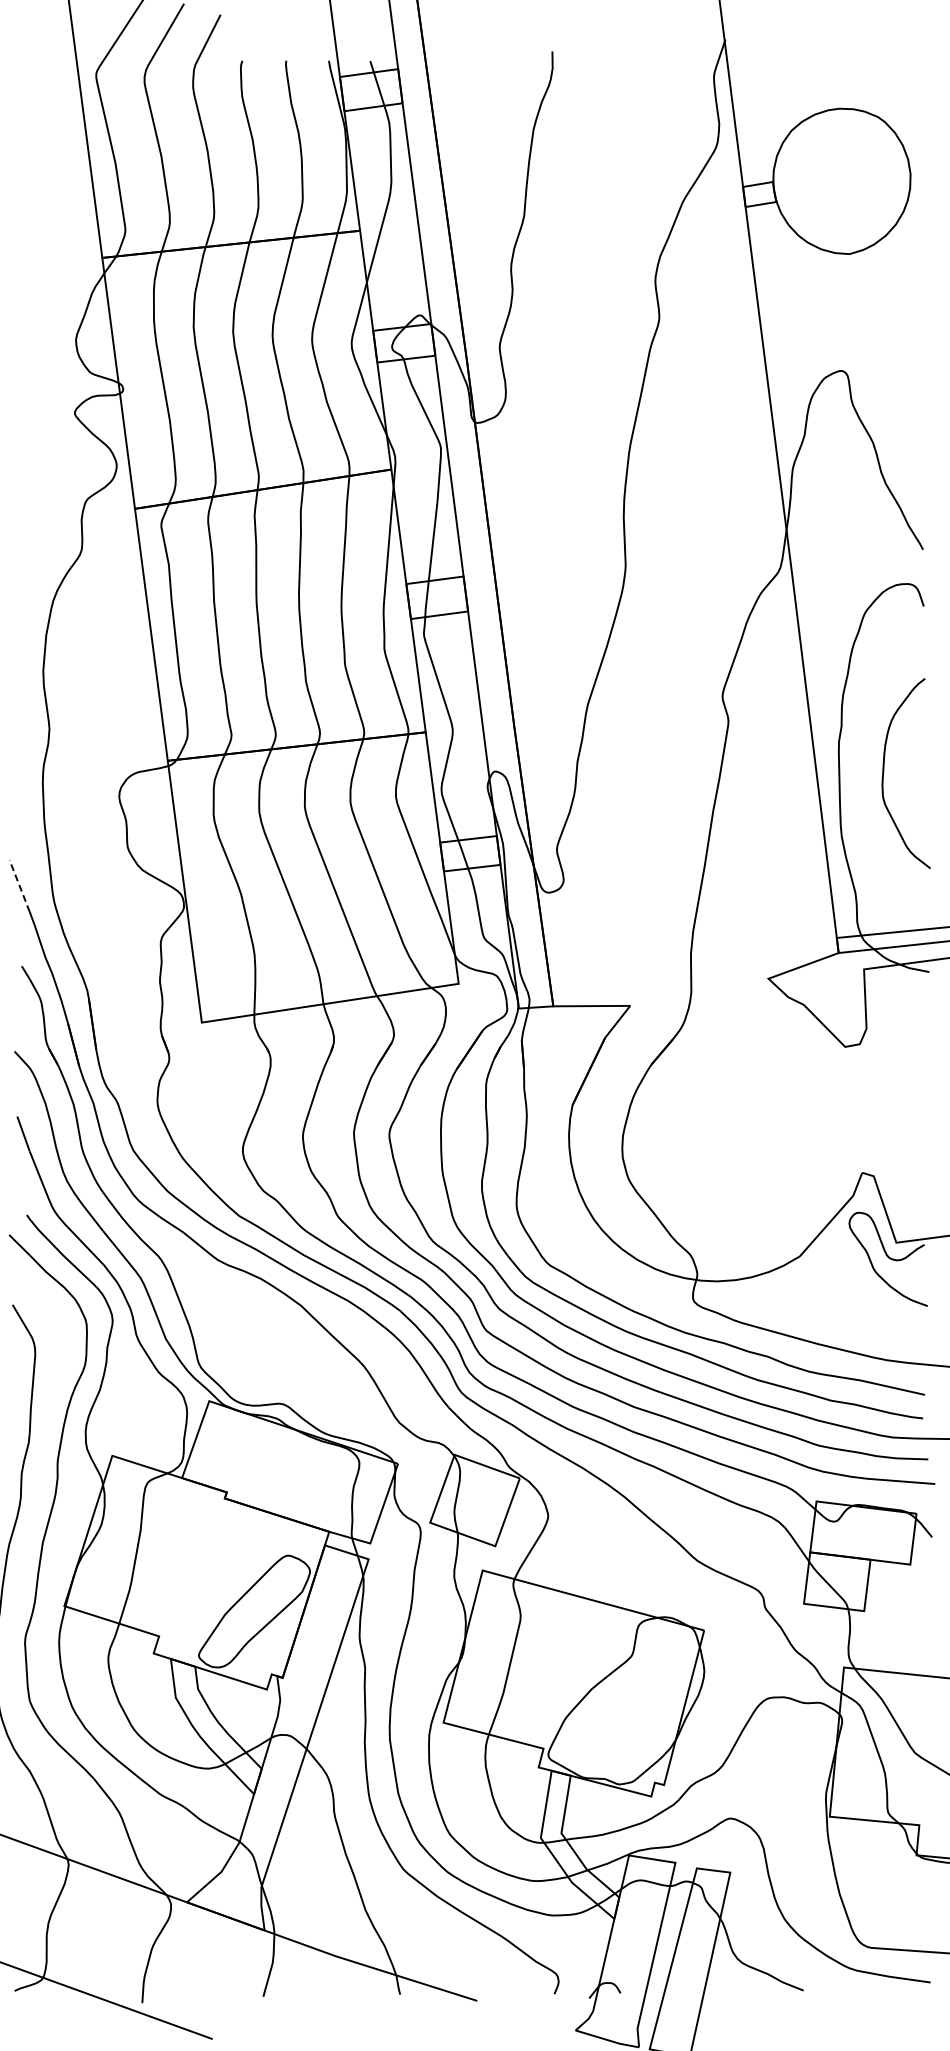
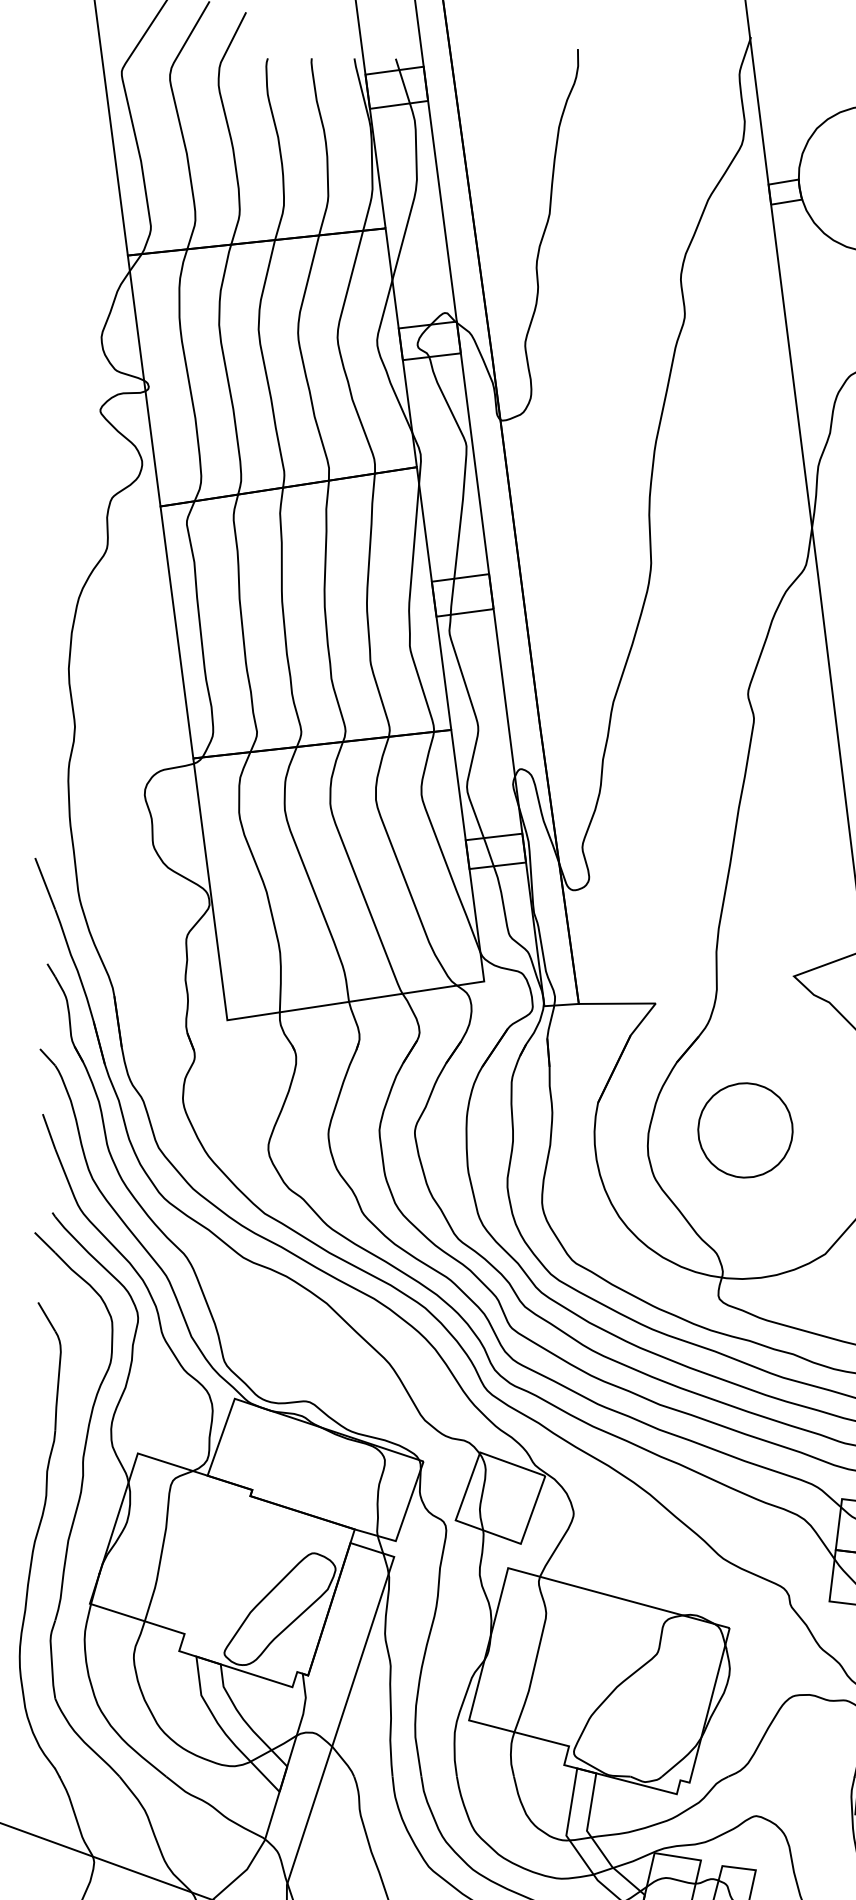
line: (19, 886) -> (45, 884), dashed -> solid
part: (719, 1132) -> (745, 1130), added

